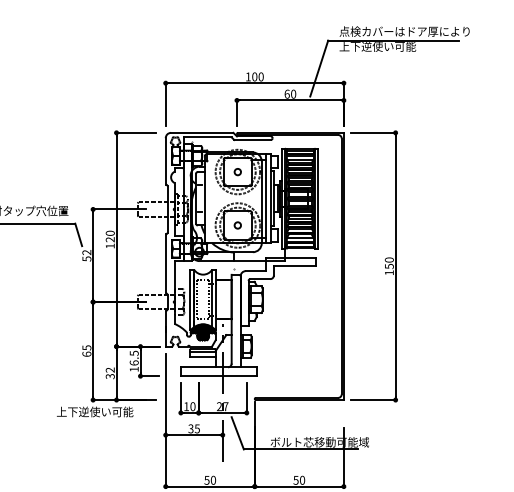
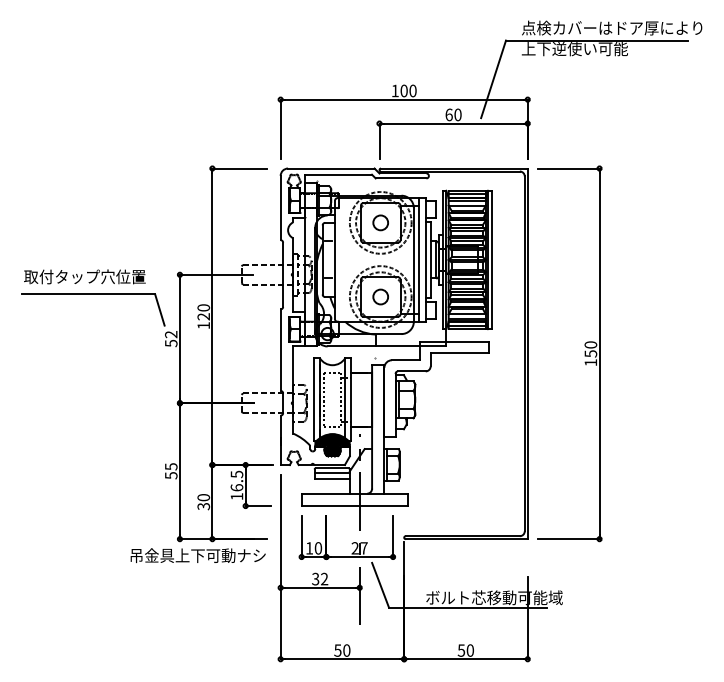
circle: (237, 171) -> (380, 222), size x1.67
circle: (237, 225) -> (380, 296), size x1.67
text: (87, 354) -> (171, 475), 65 -> 55
text: (110, 370) -> (203, 497), 32 -> 30
text: (105, 411) -> (197, 555), 上下逆使い可能 -> 吊金具上下可動ナシ
text: (197, 428) -> (324, 578), 35 -> 32

